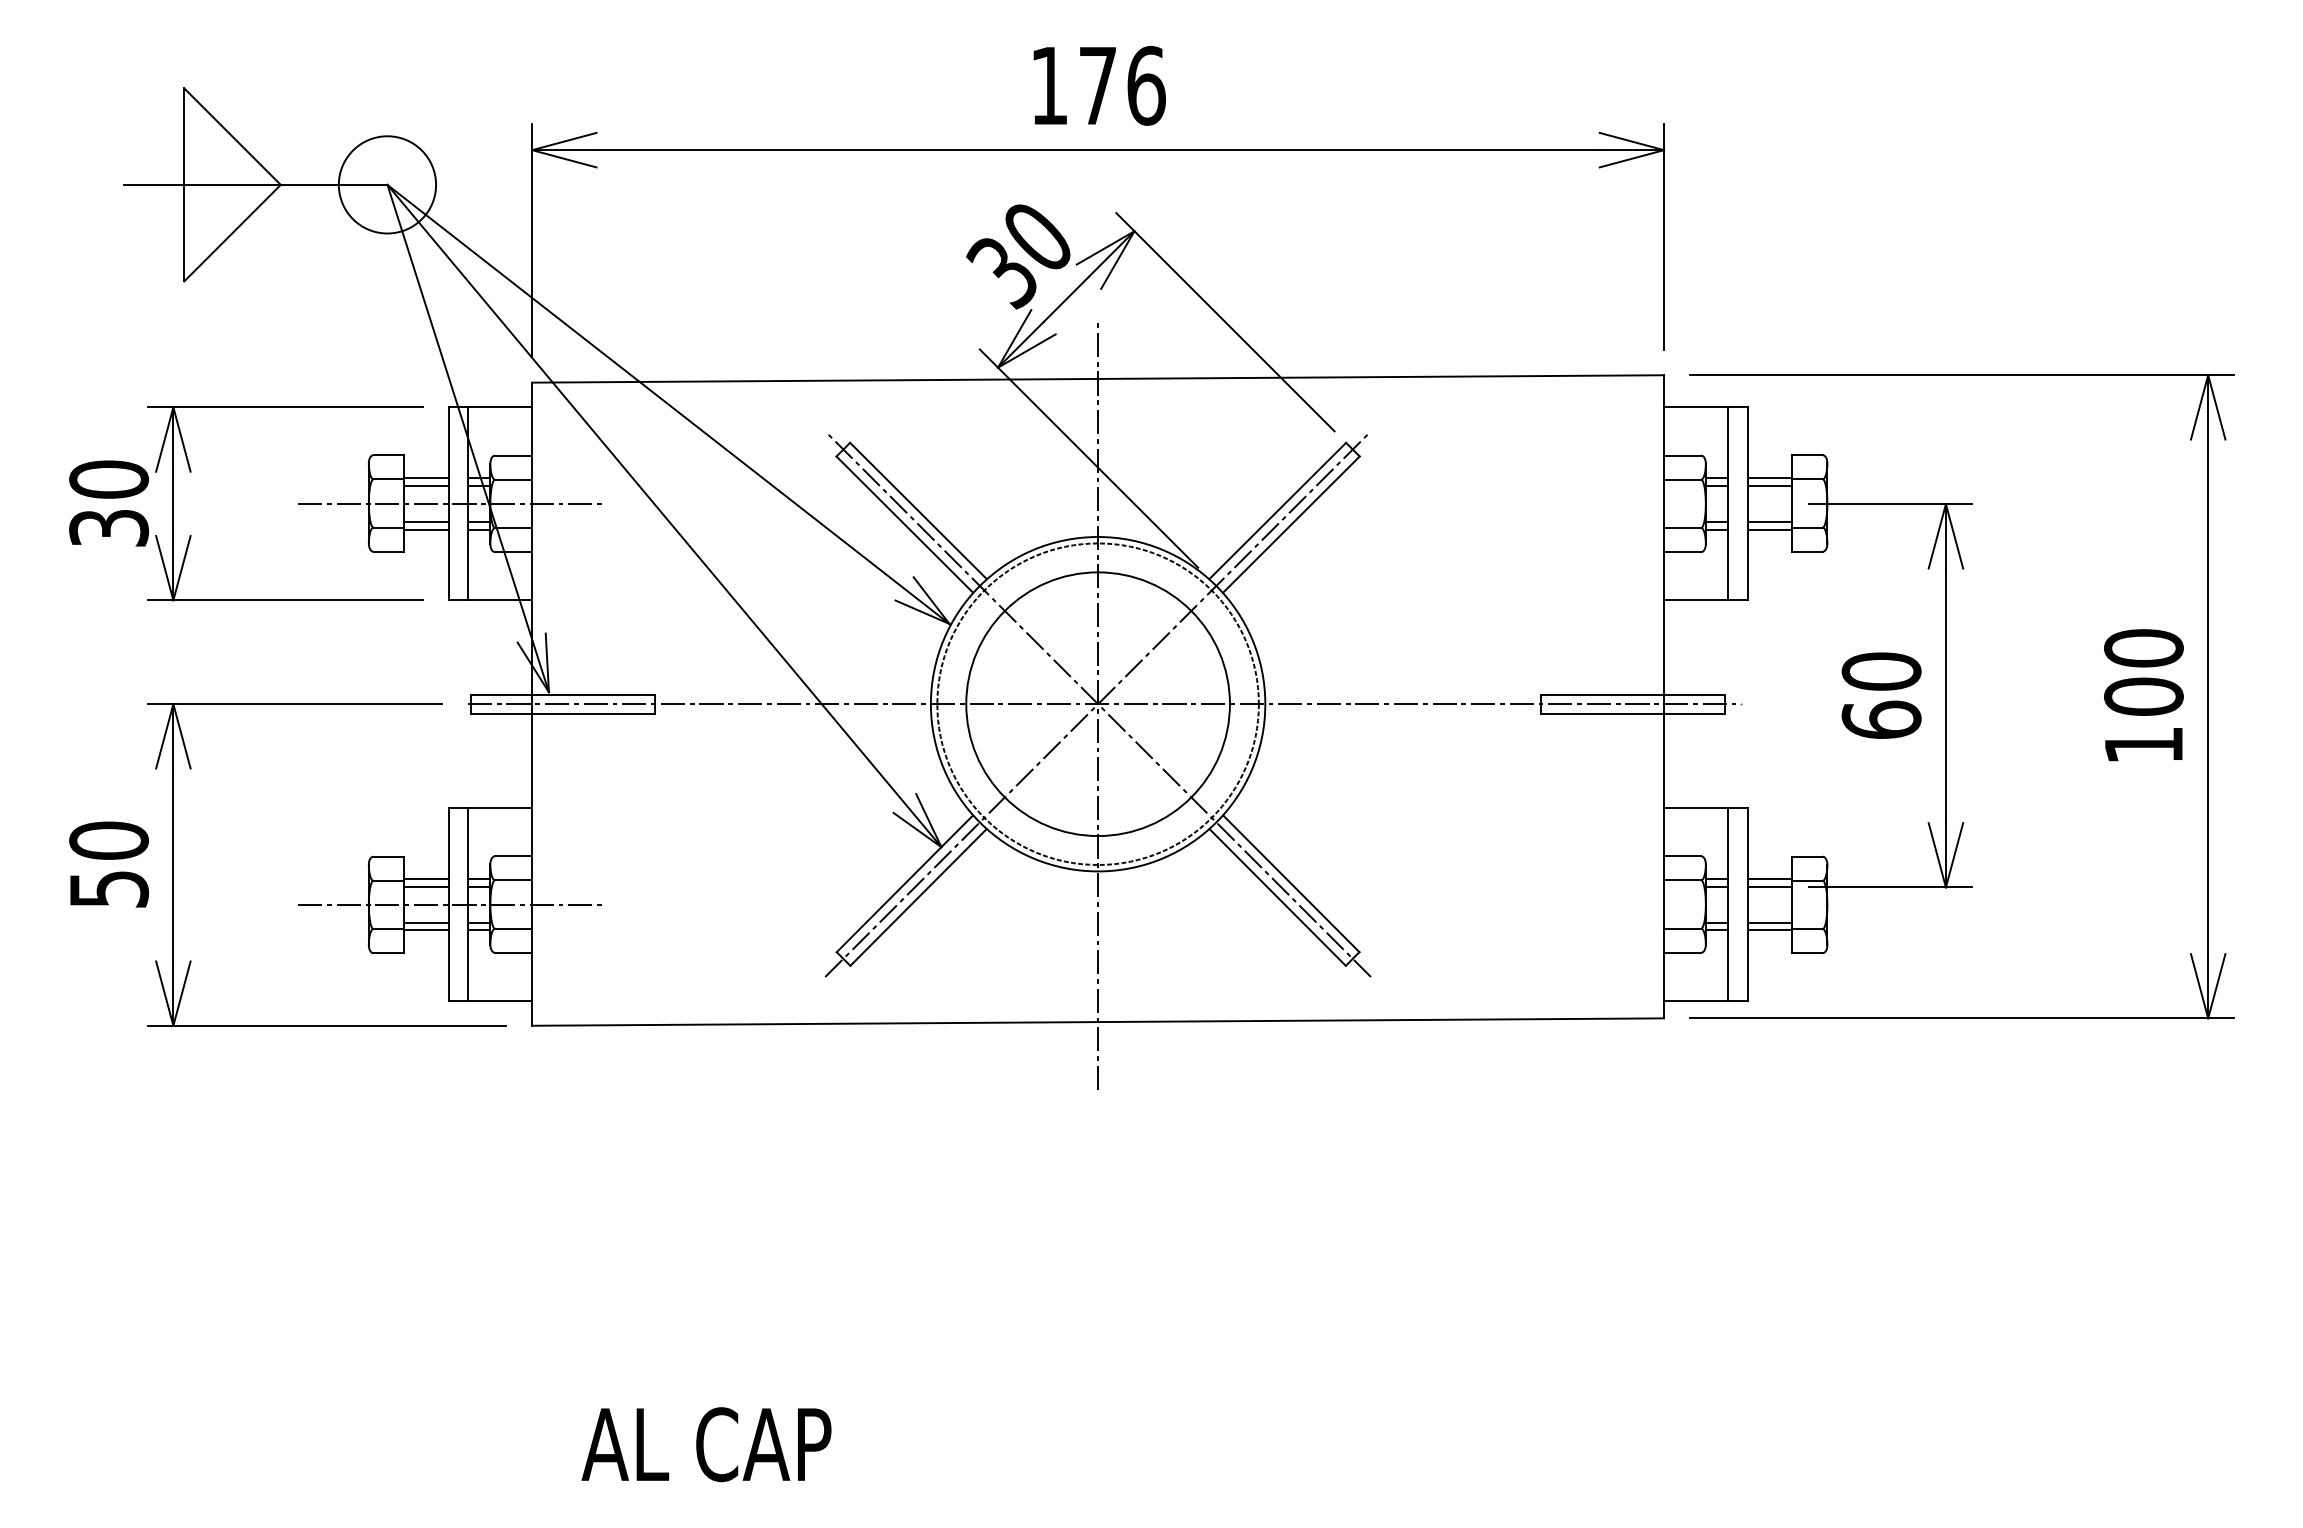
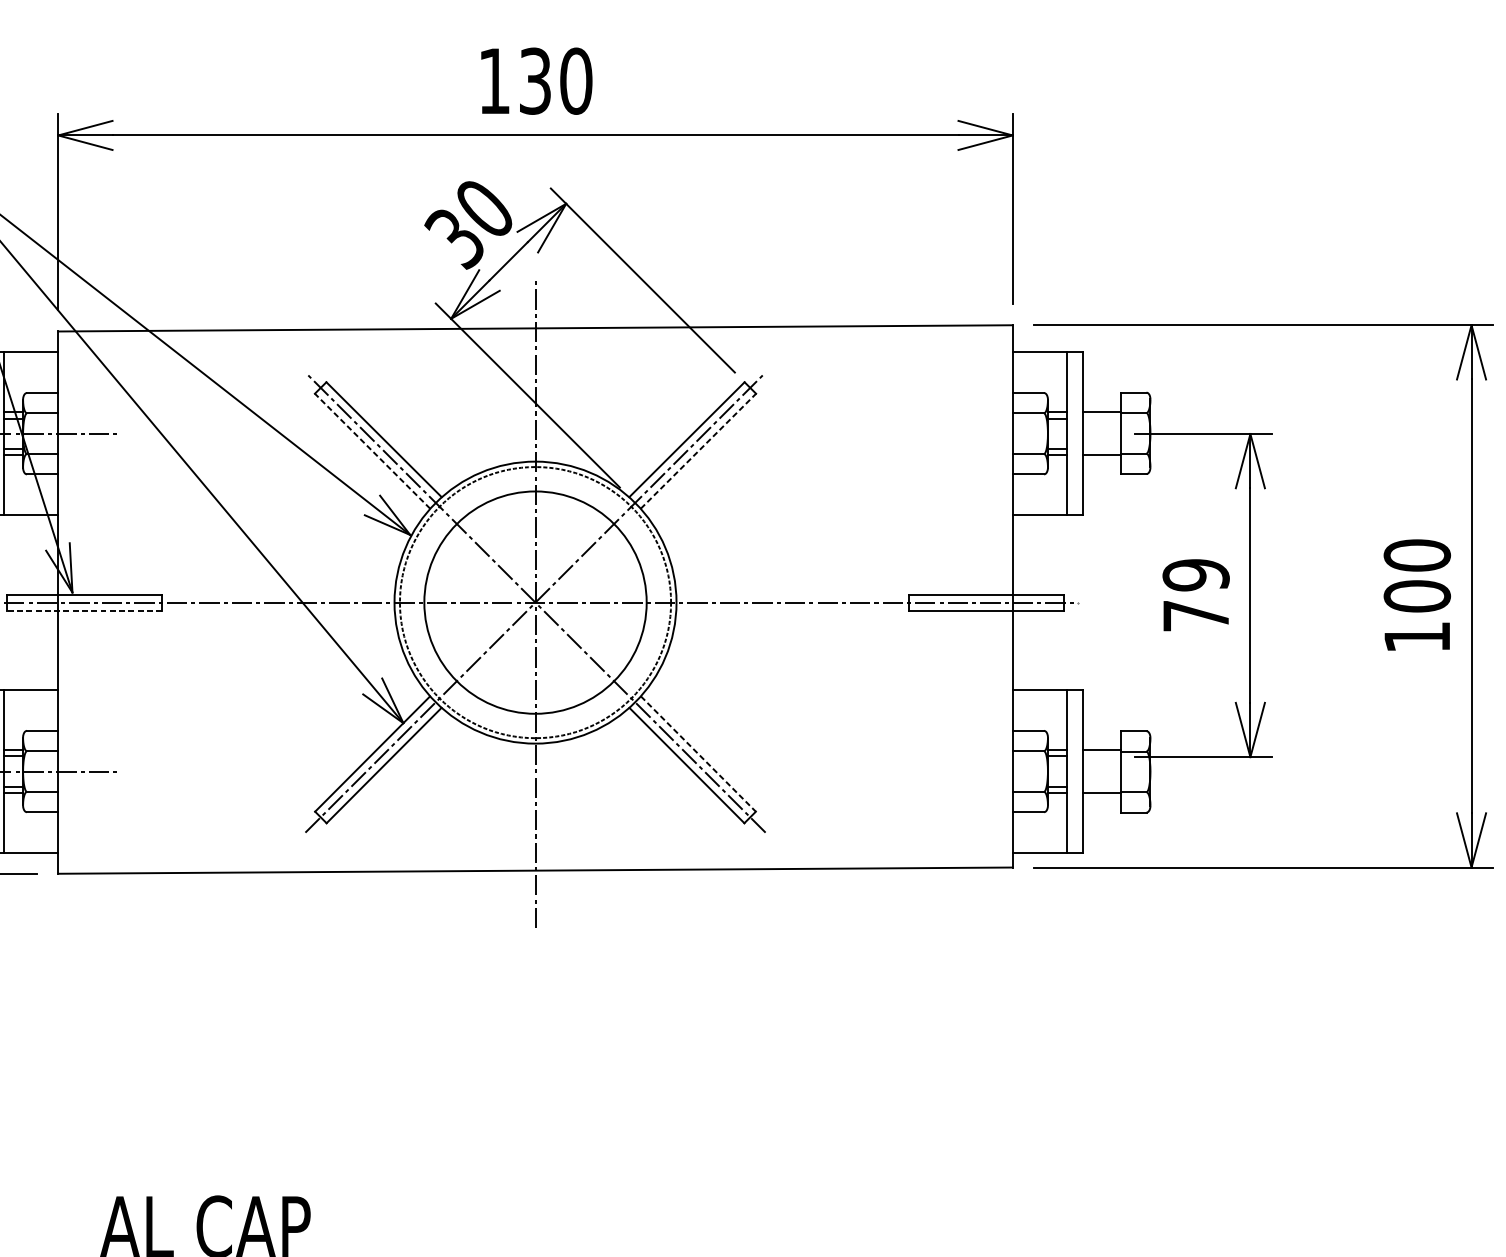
text: (1122, 85) -> (556, 80), 176 -> 130
line: (1769, 485) -> (1101, 418), removed
line: (1769, 521) -> (1101, 448), removed
line: (904, 524) -> (372, 451), solid -> dashed
line: (1291, 524) -> (698, 451), solid -> dashed
text: (1881, 695) -> (1196, 595), 60 -> 79
line: (563, 714) -> (84, 611), solid -> dashed
line: (1291, 883) -> (698, 753), solid -> dashed
line: (1769, 886) -> (1101, 756), removed
line: (1769, 922) -> (1101, 786), removed

